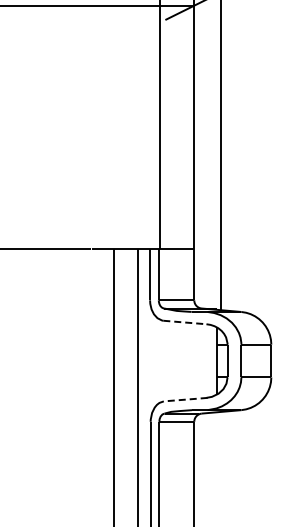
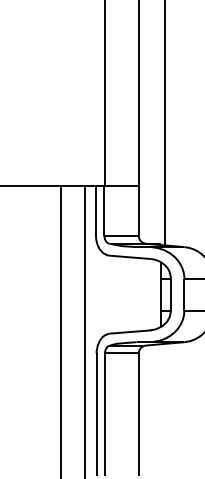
line: (185, 322) -> (130, 257), dashed -> solid
line: (185, 399) -> (130, 331), dashed -> solid

